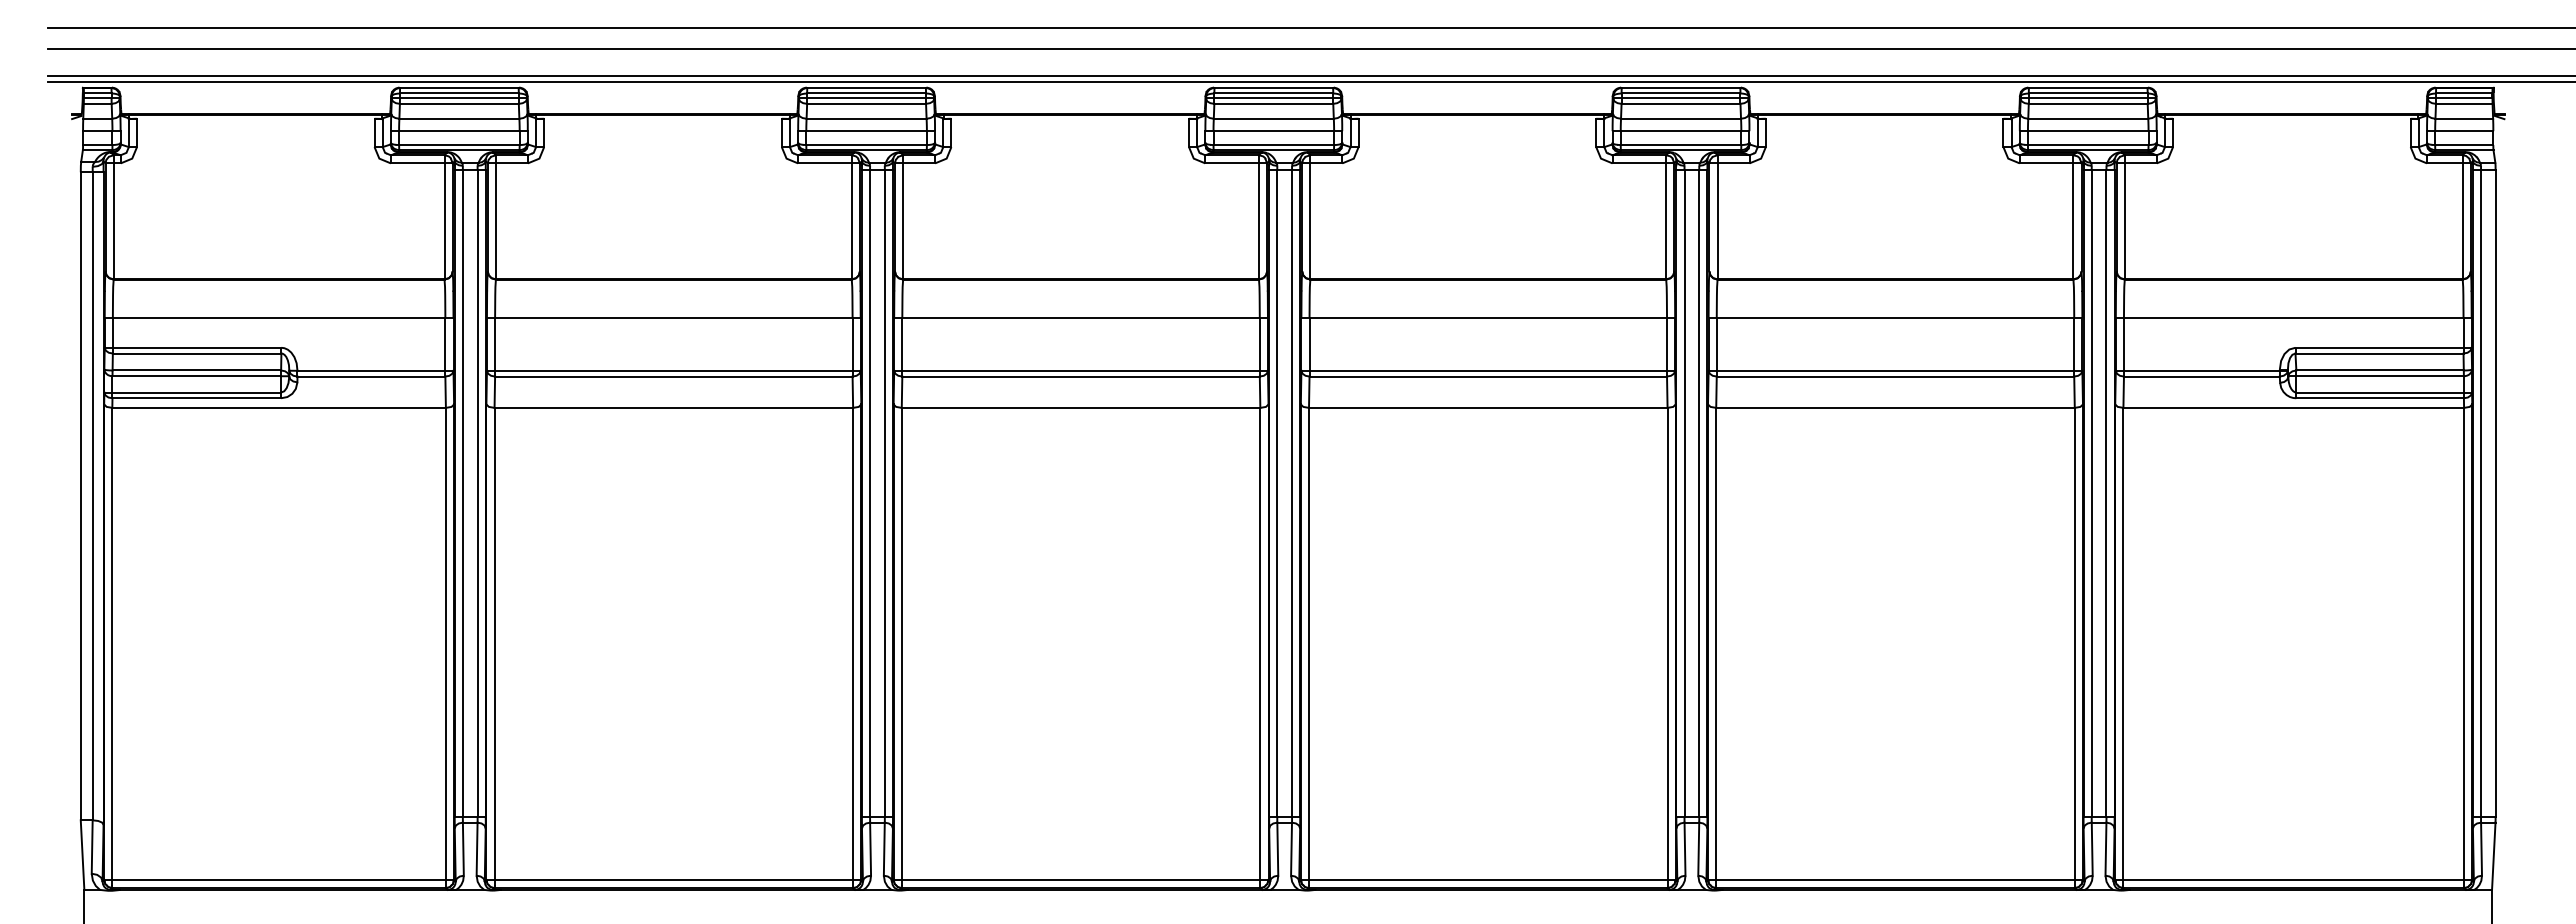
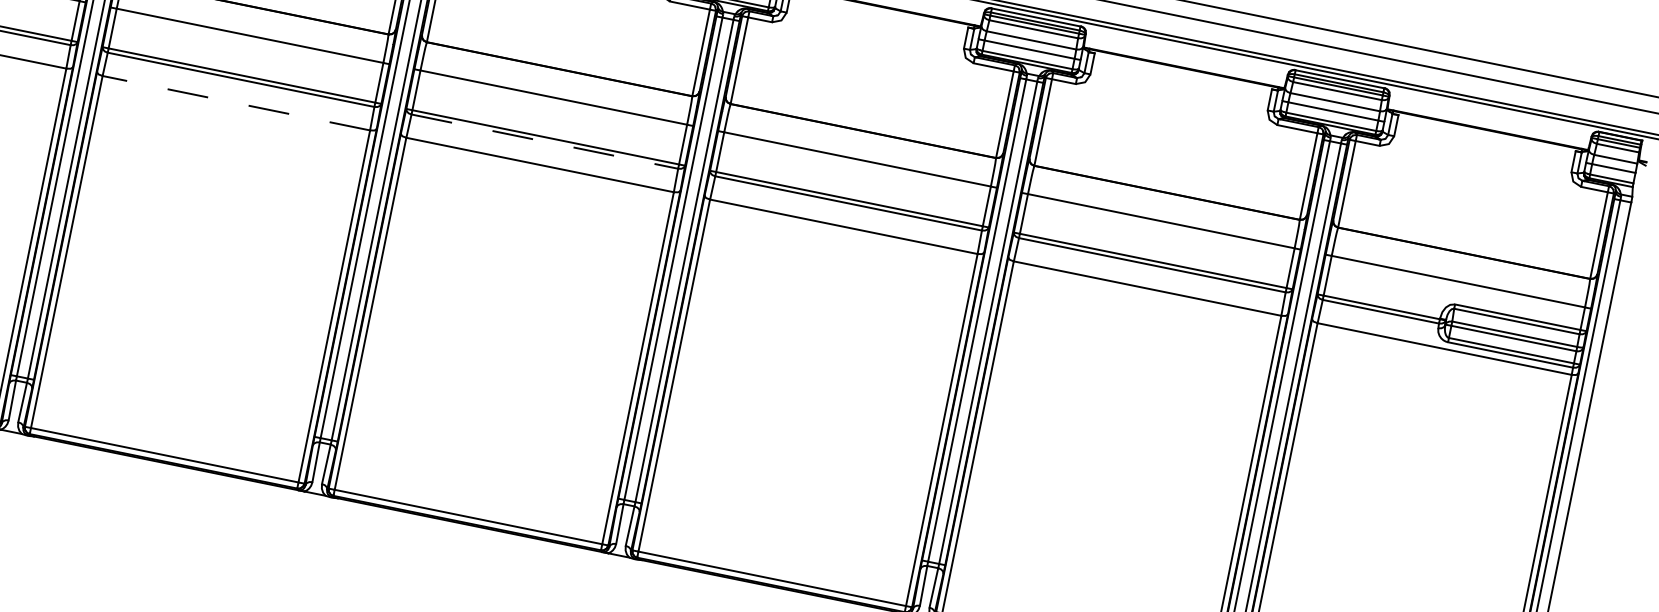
line: (1081, 376) -> (545, 141), solid -> dashed
line: (673, 407) -> (236, 102), solid -> dashed

